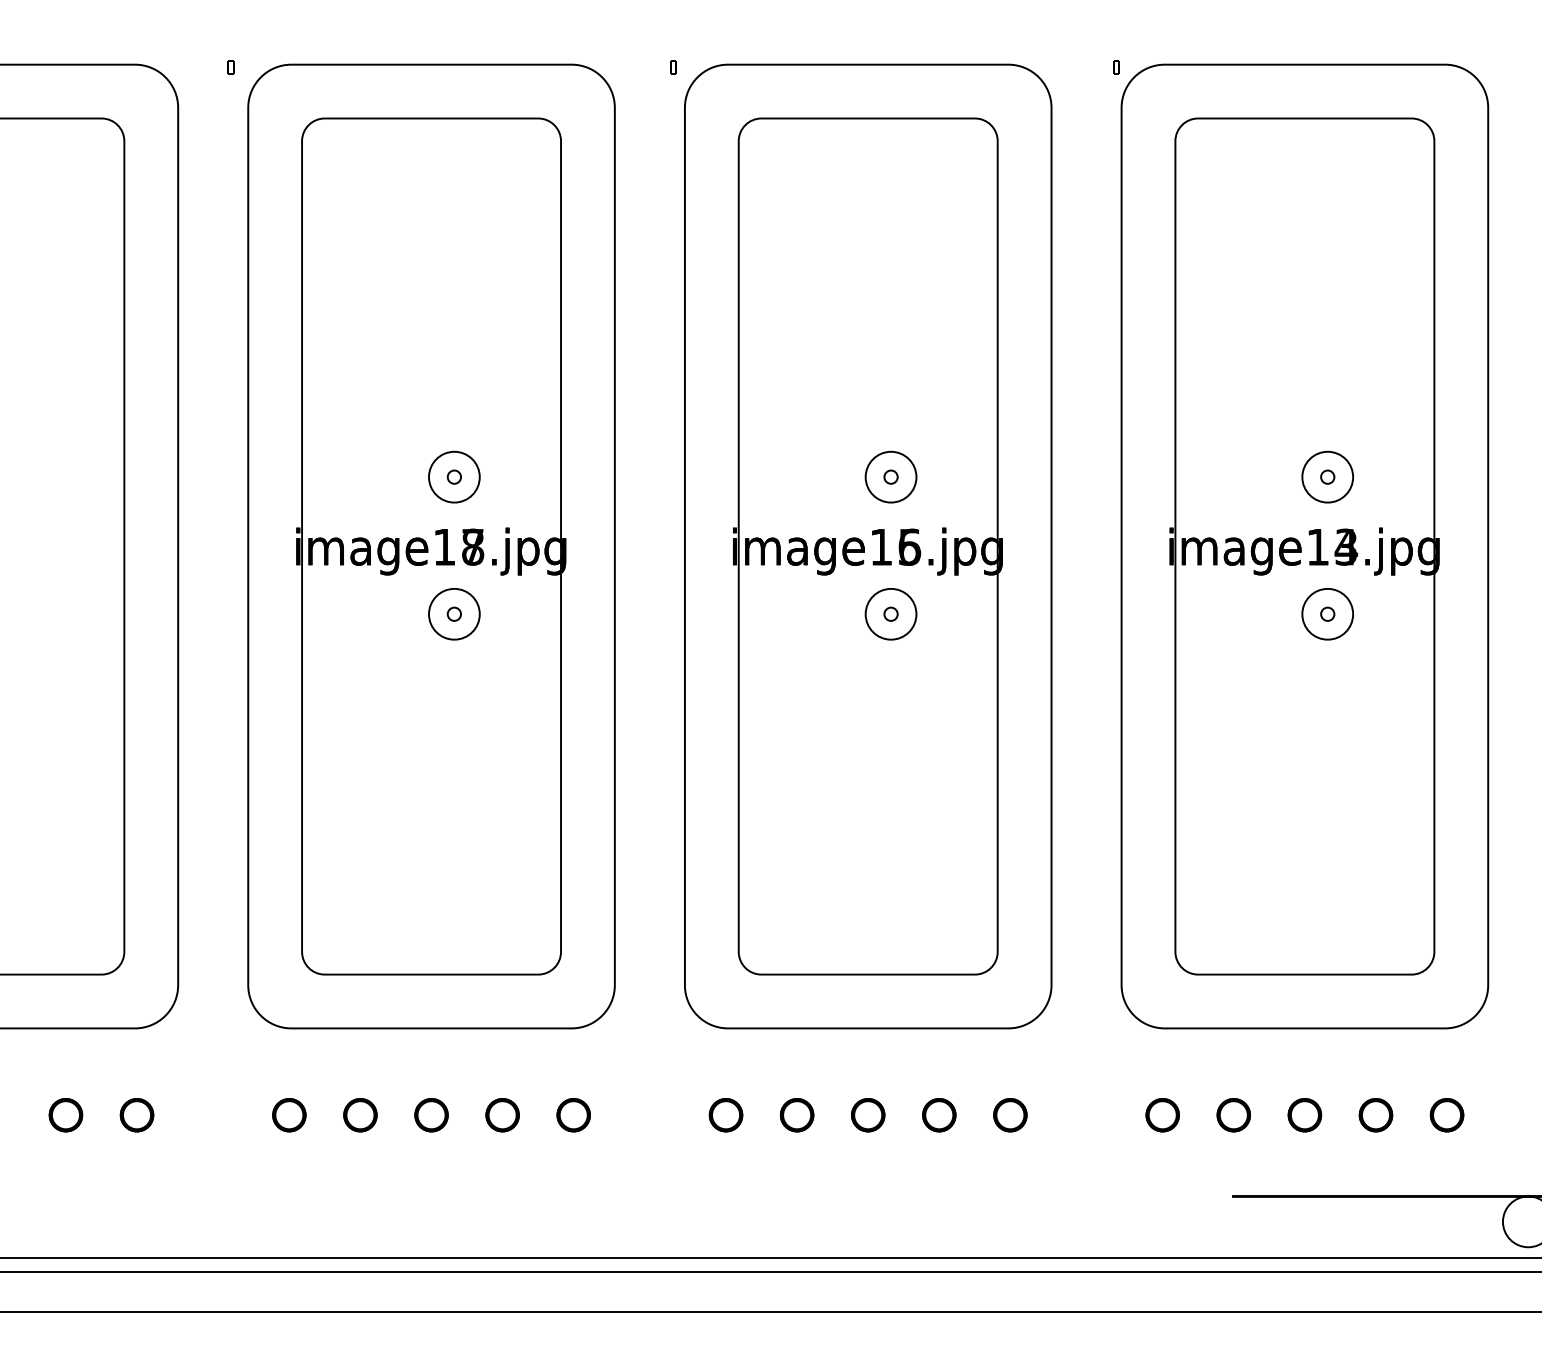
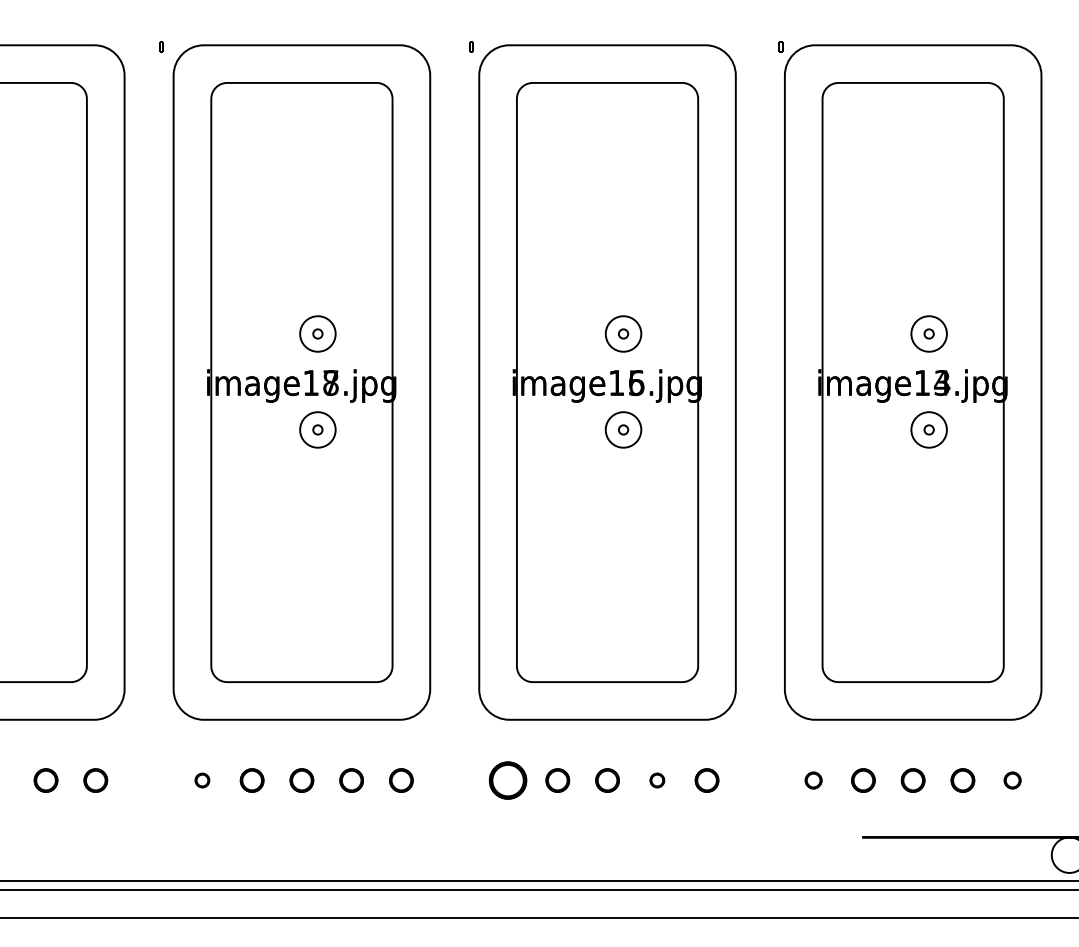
part: (289, 1115) -> (202, 780), size x0.6
part: (725, 1115) -> (507, 780), size x1.6
part: (939, 1115) -> (657, 780), size x0.6
part: (1162, 1115) -> (813, 780), size x0.7
part: (1446, 1115) -> (1012, 780), size x0.7

